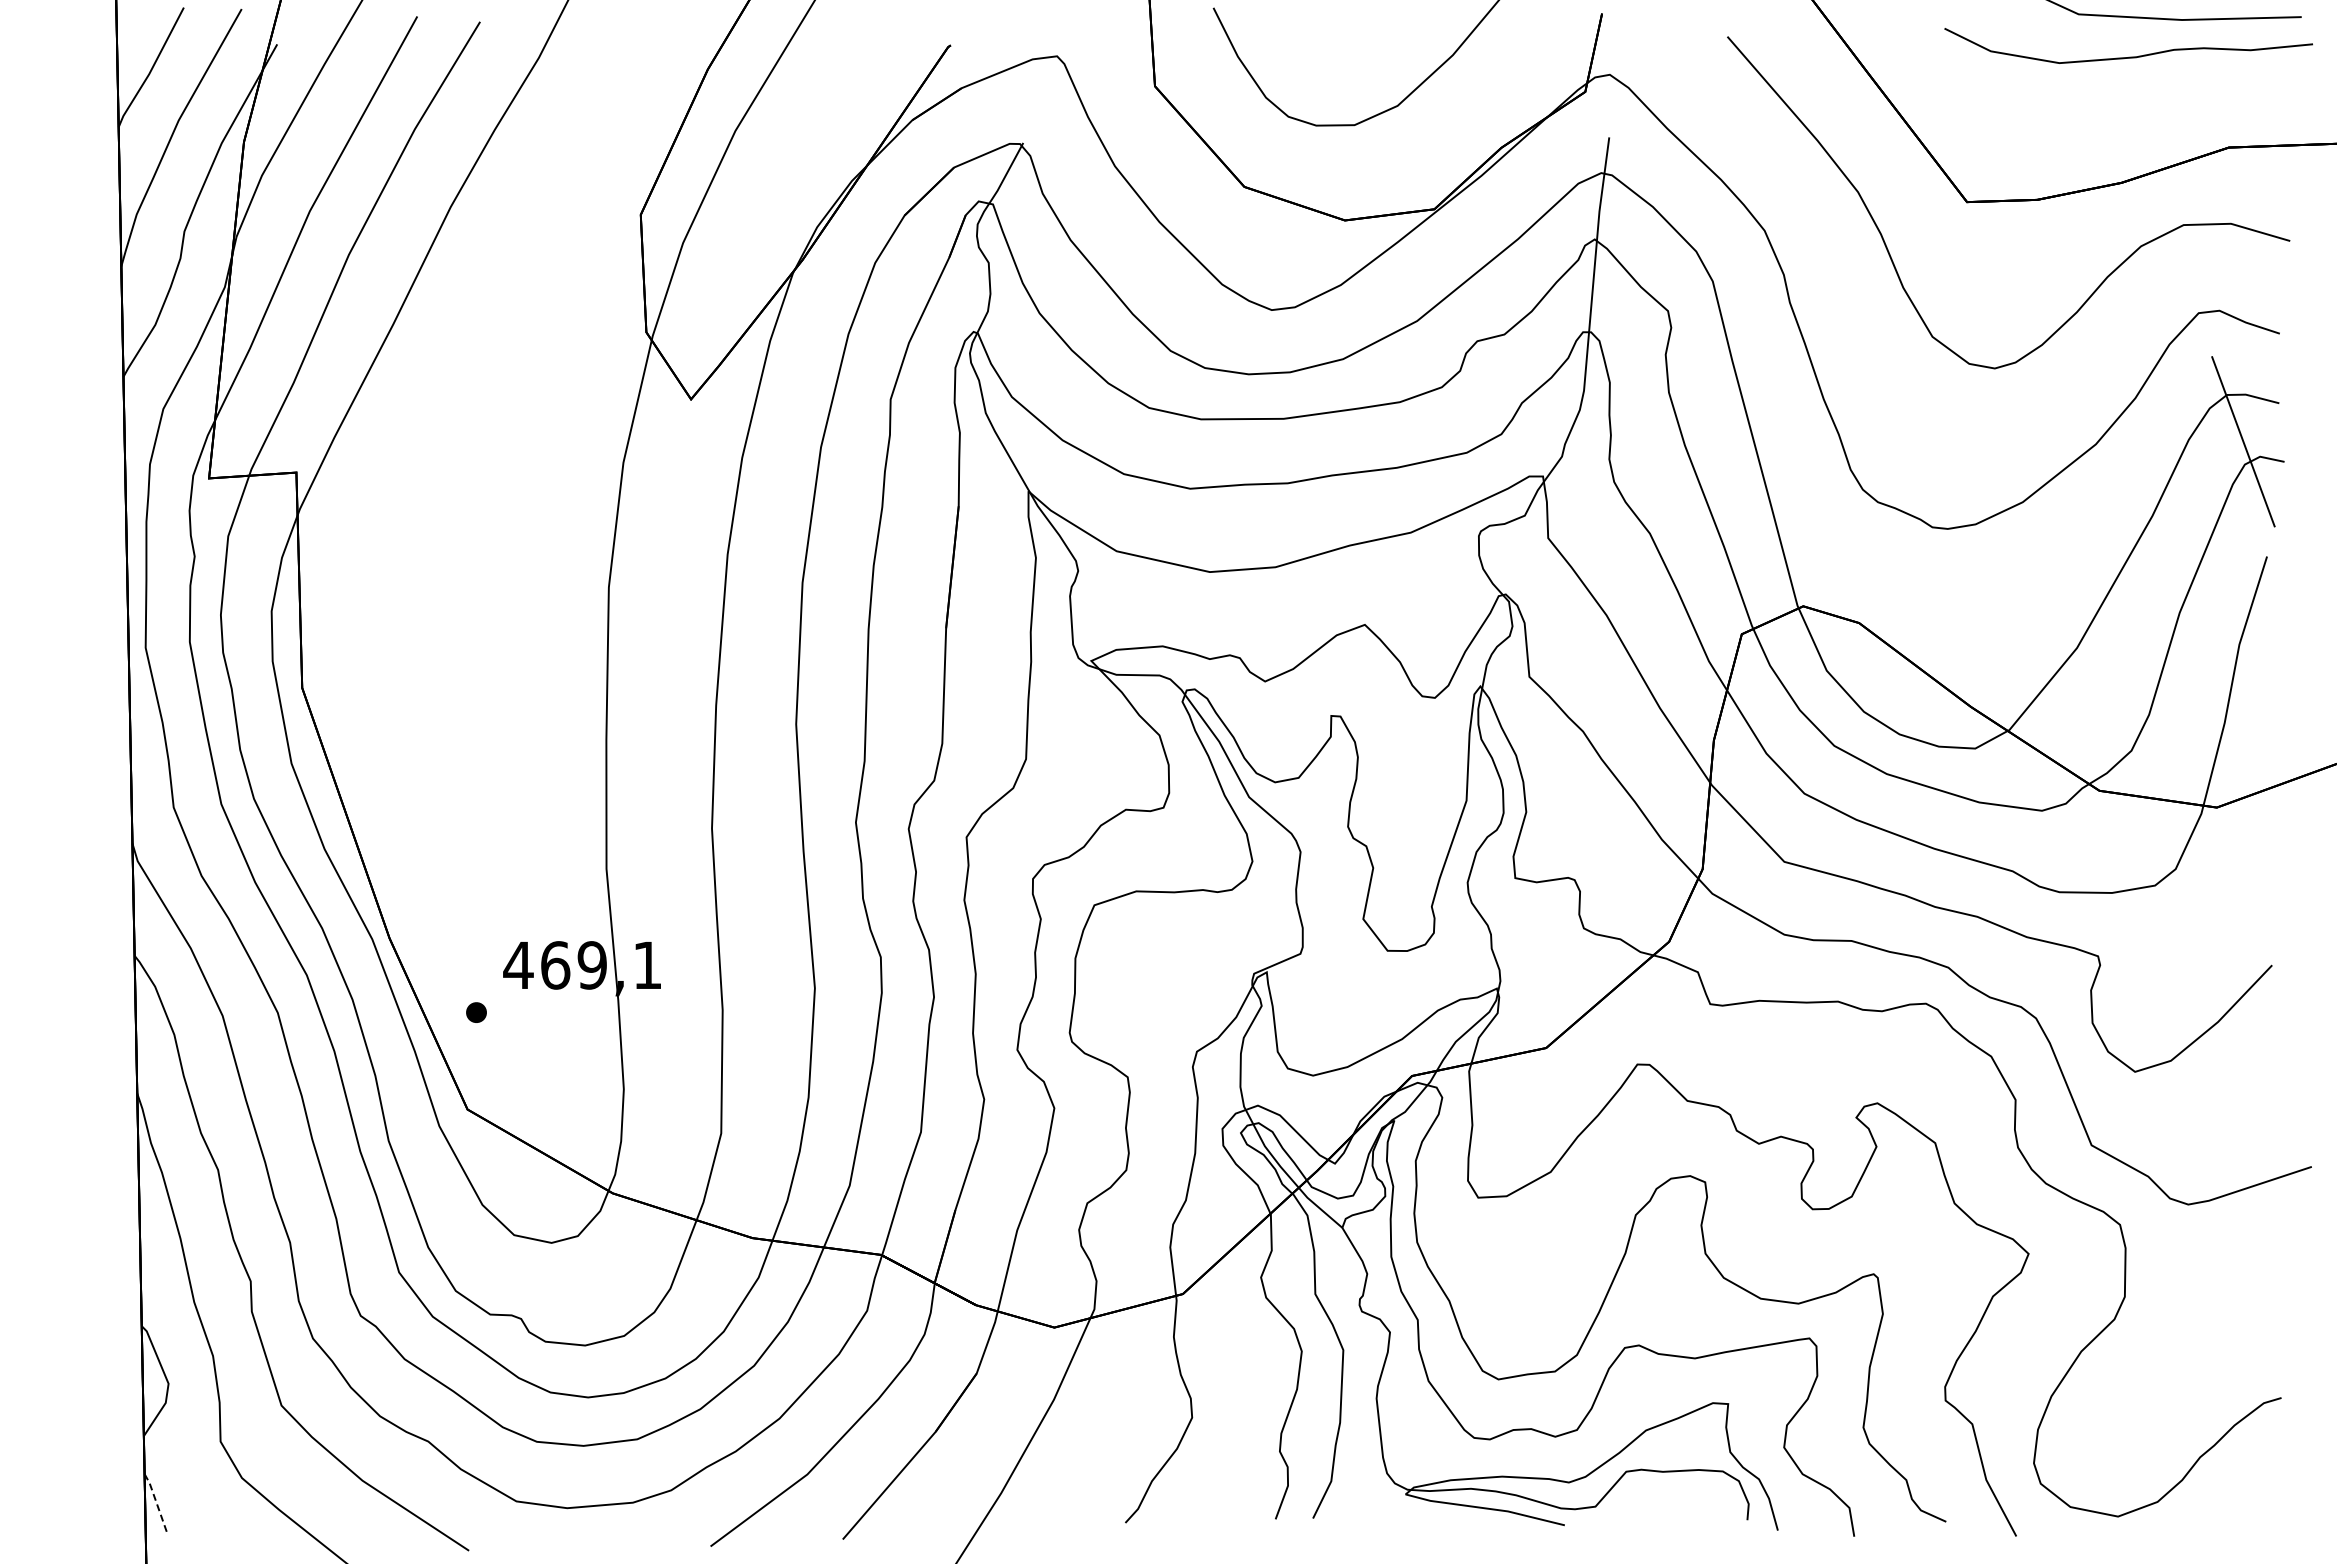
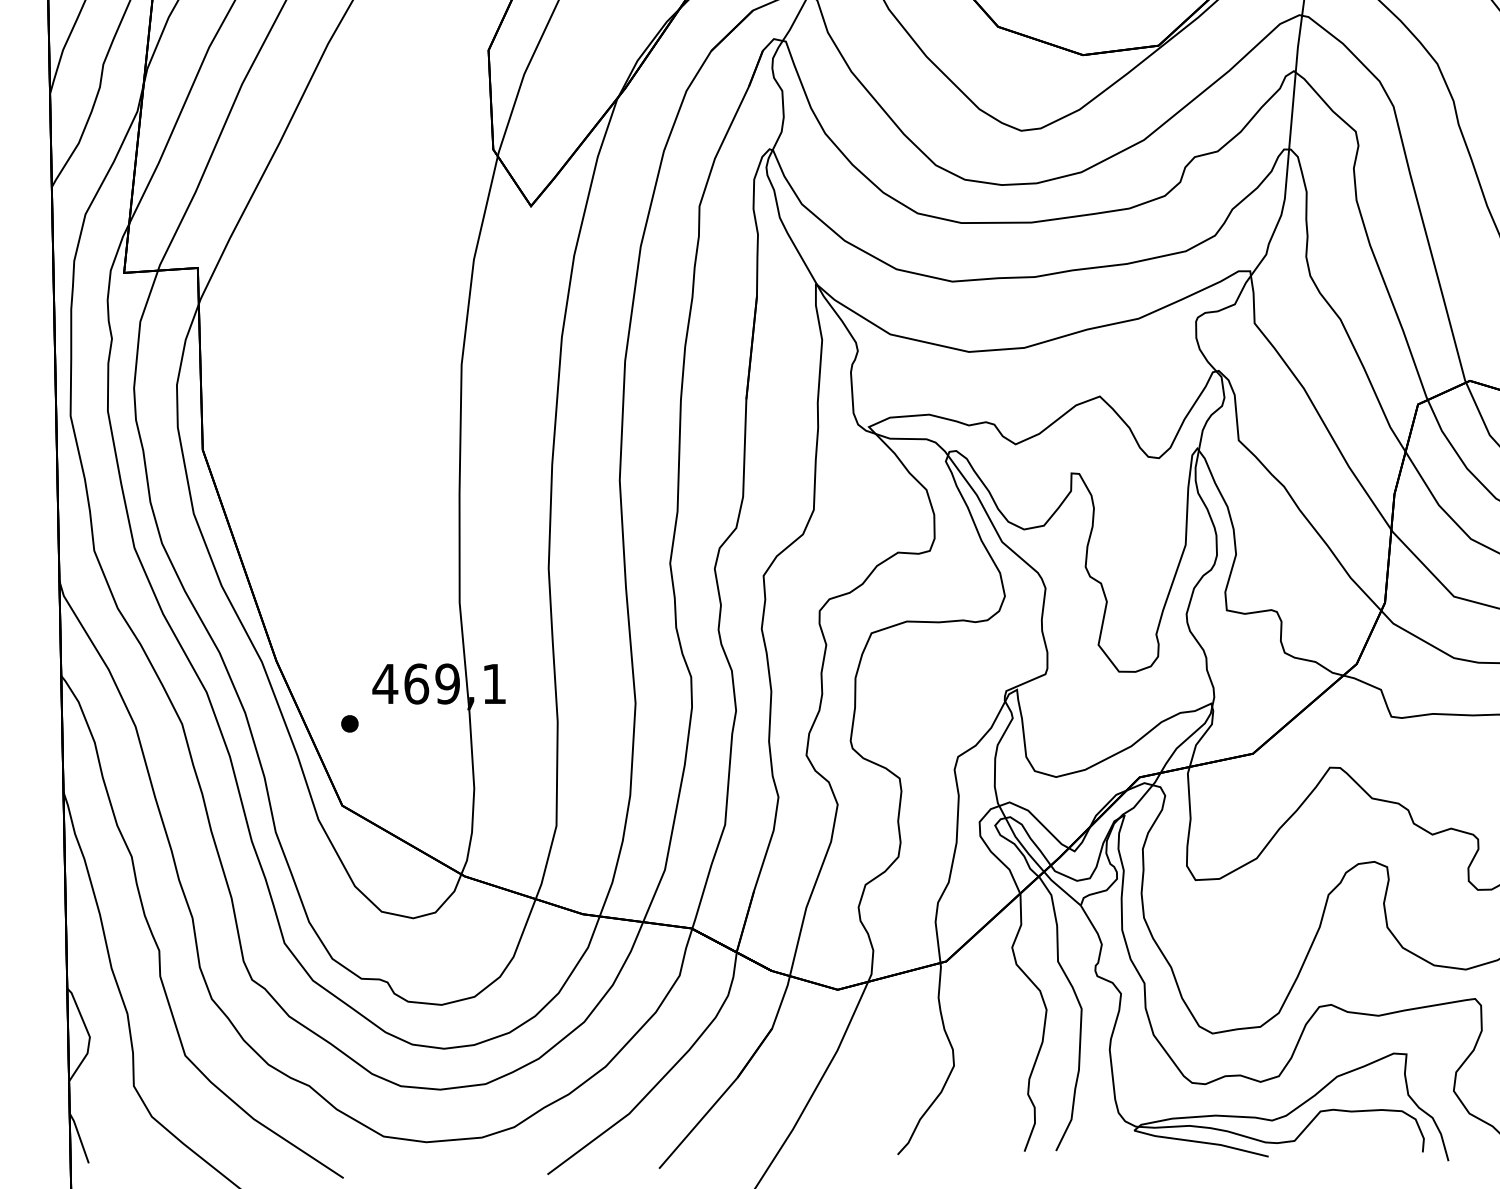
line: (156, 1503) -> (79, 1138), dashed -> solid

